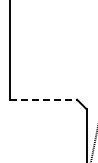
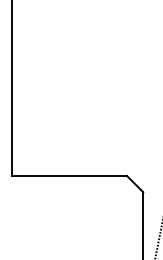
line: (43, 99) -> (69, 175), dashed -> solid

